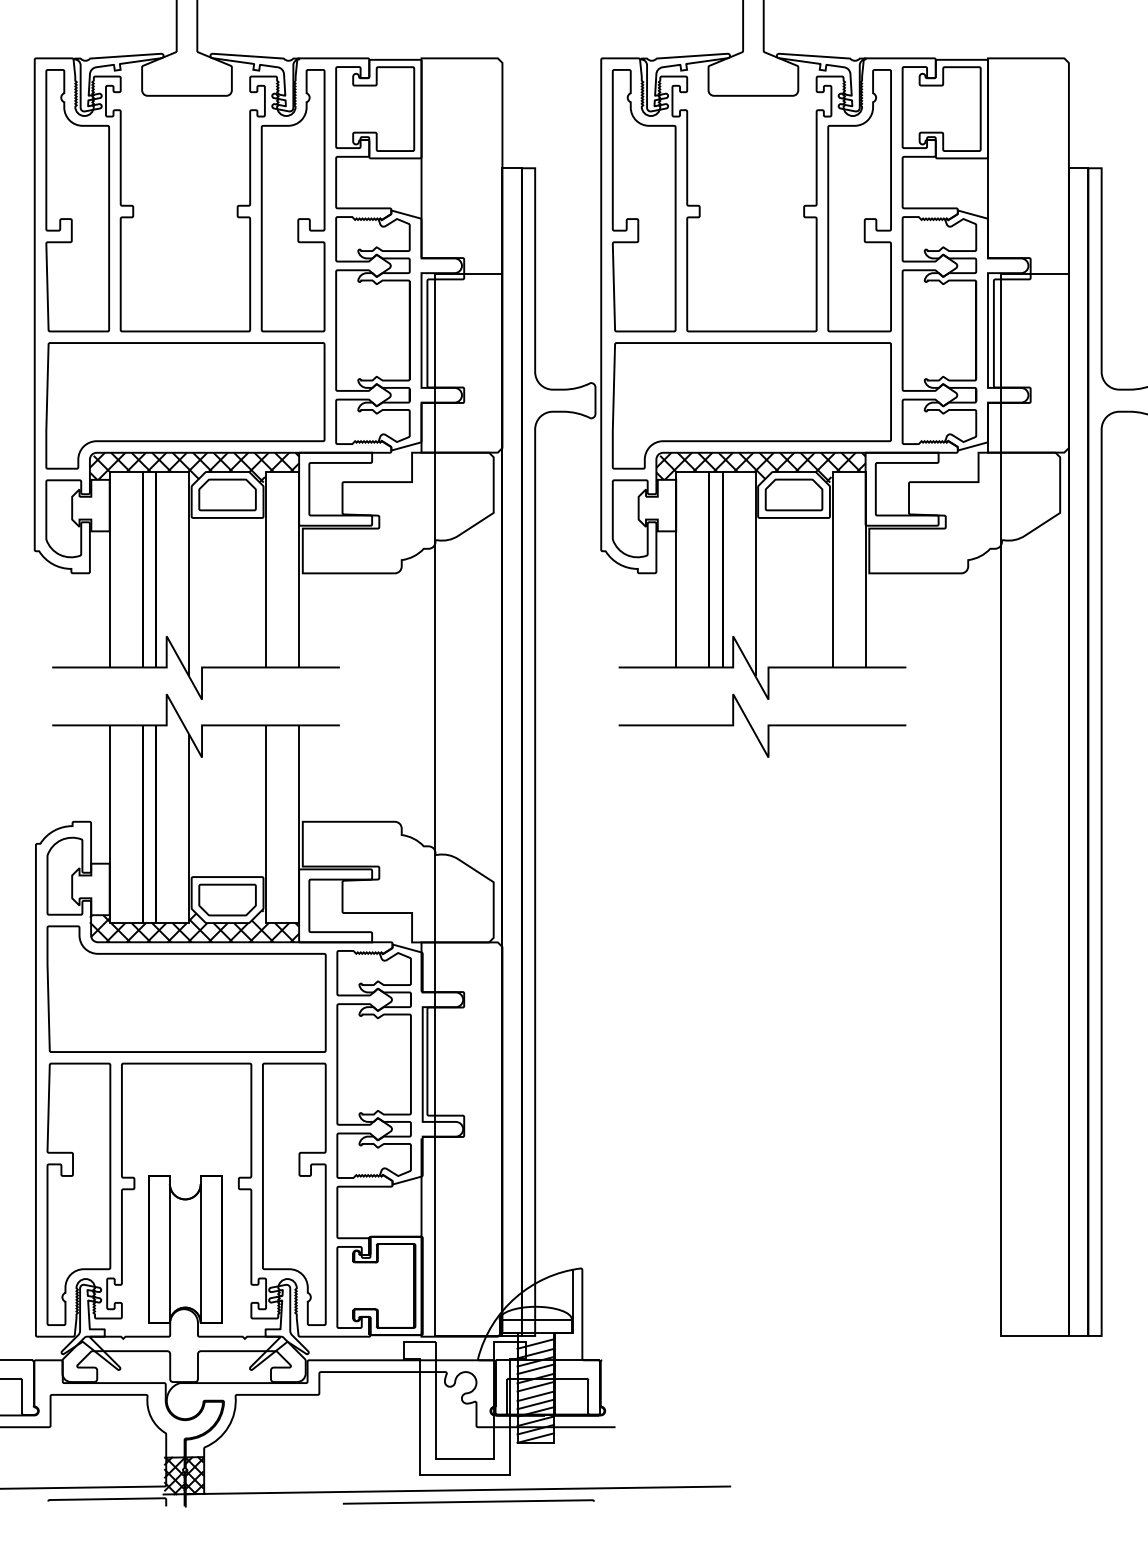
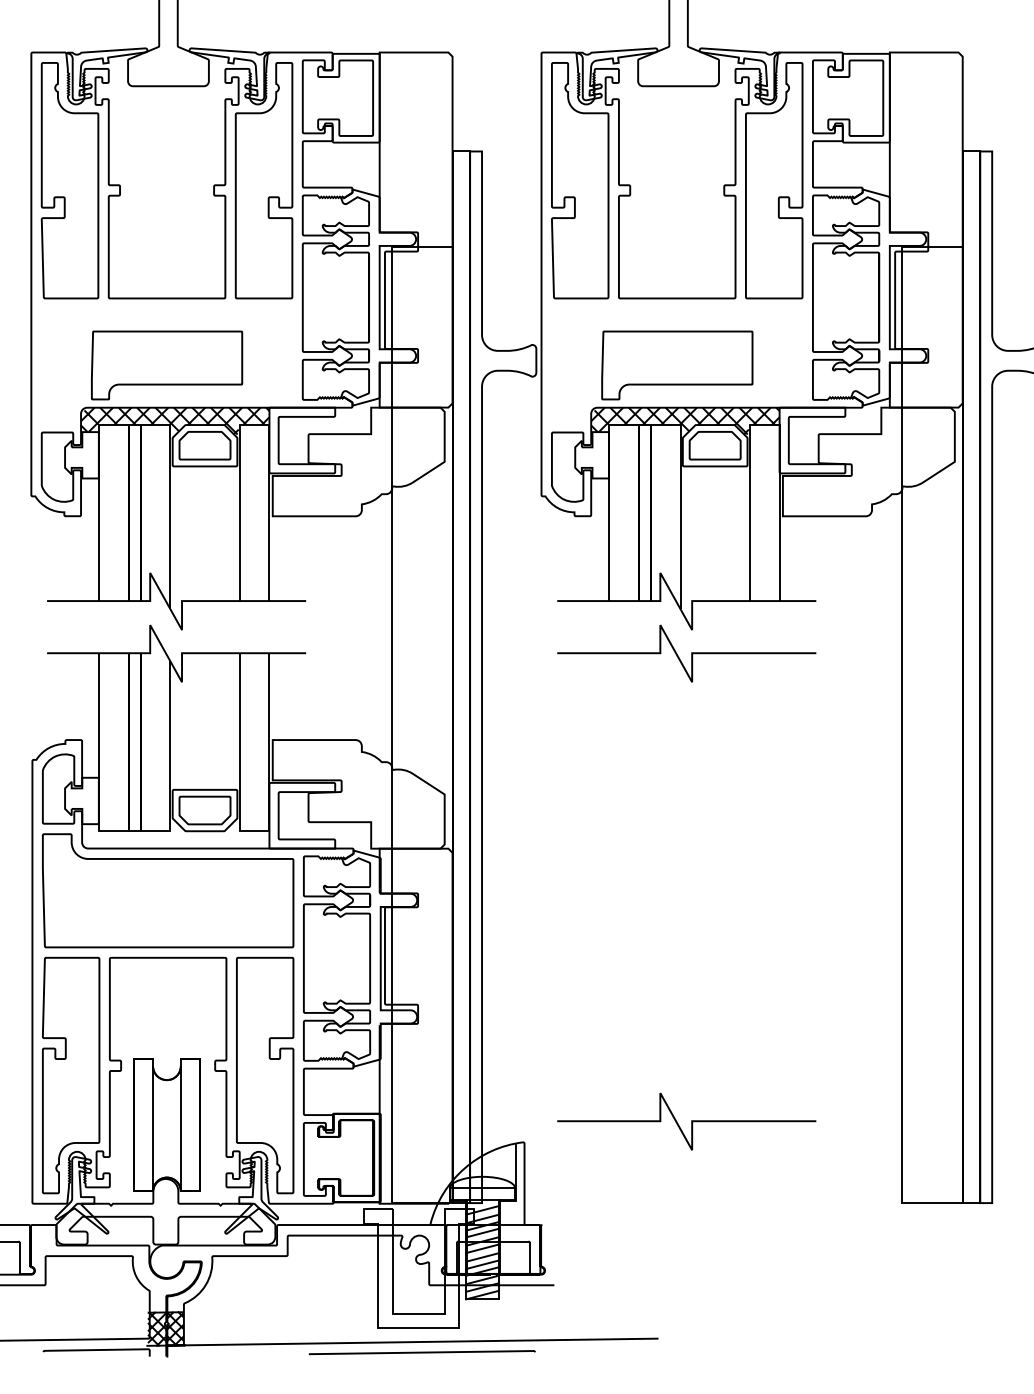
part: (184, 405) -> (166, 365), size x0.6
part: (752, 405) -> (677, 365), size x0.6
hatch: (194, 925) -> (175, 833), removed
part: (762, 1245) -> (686, 1121), added

